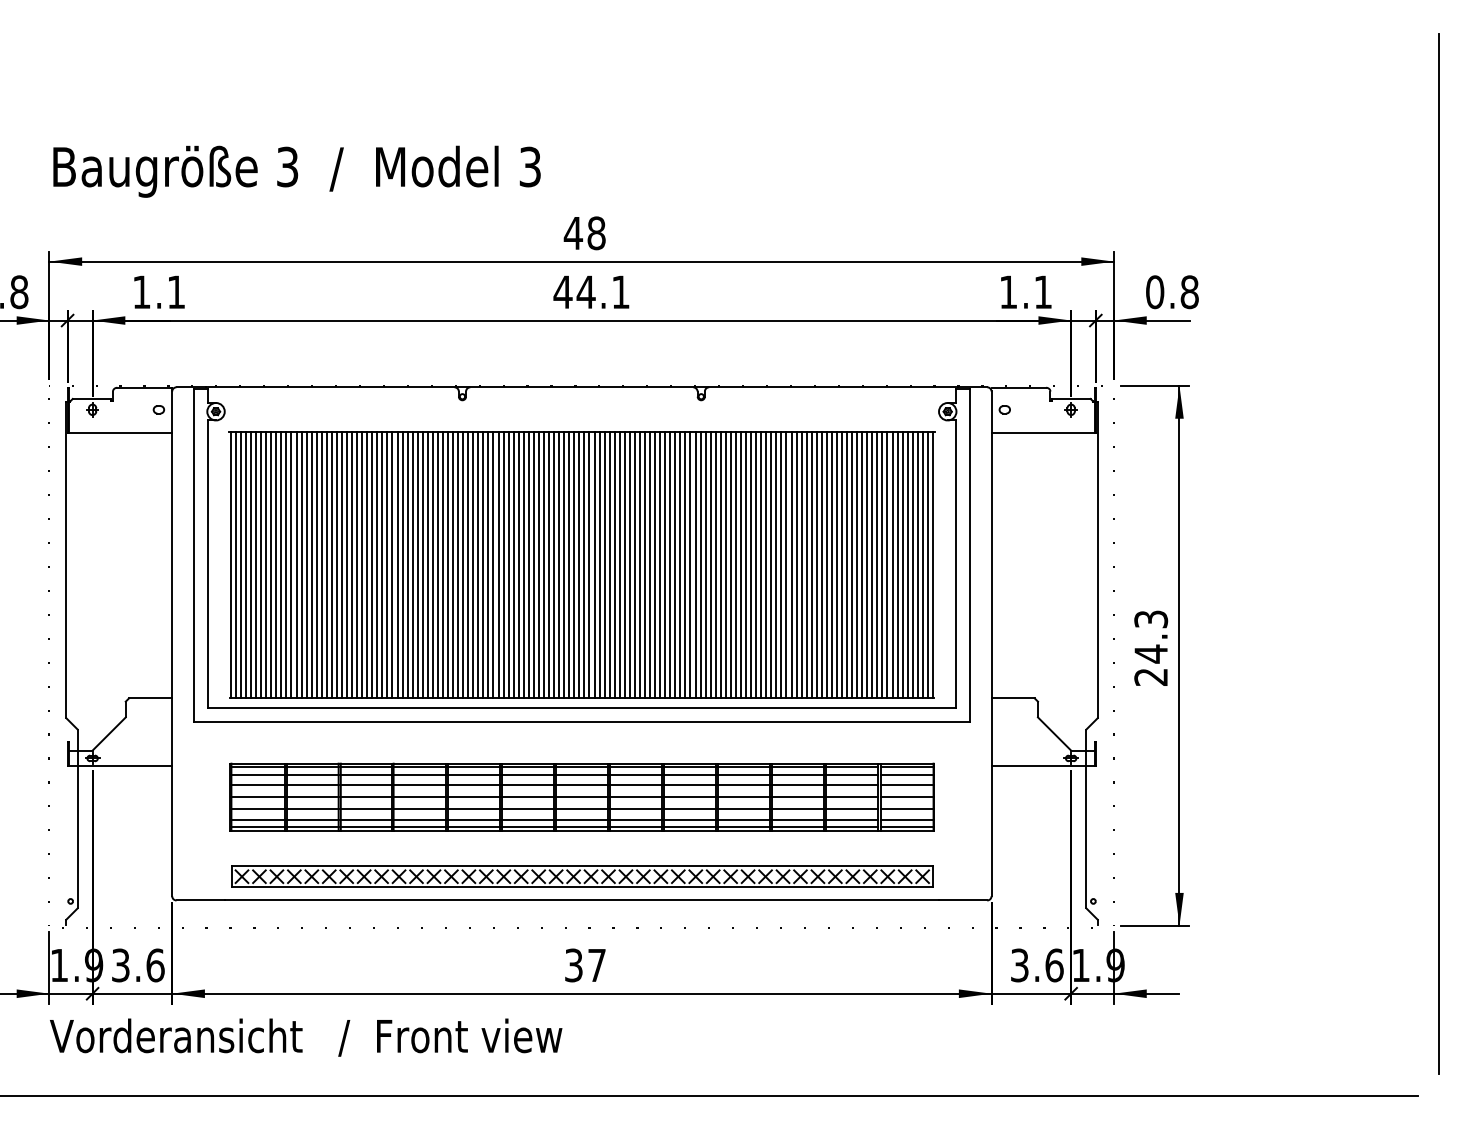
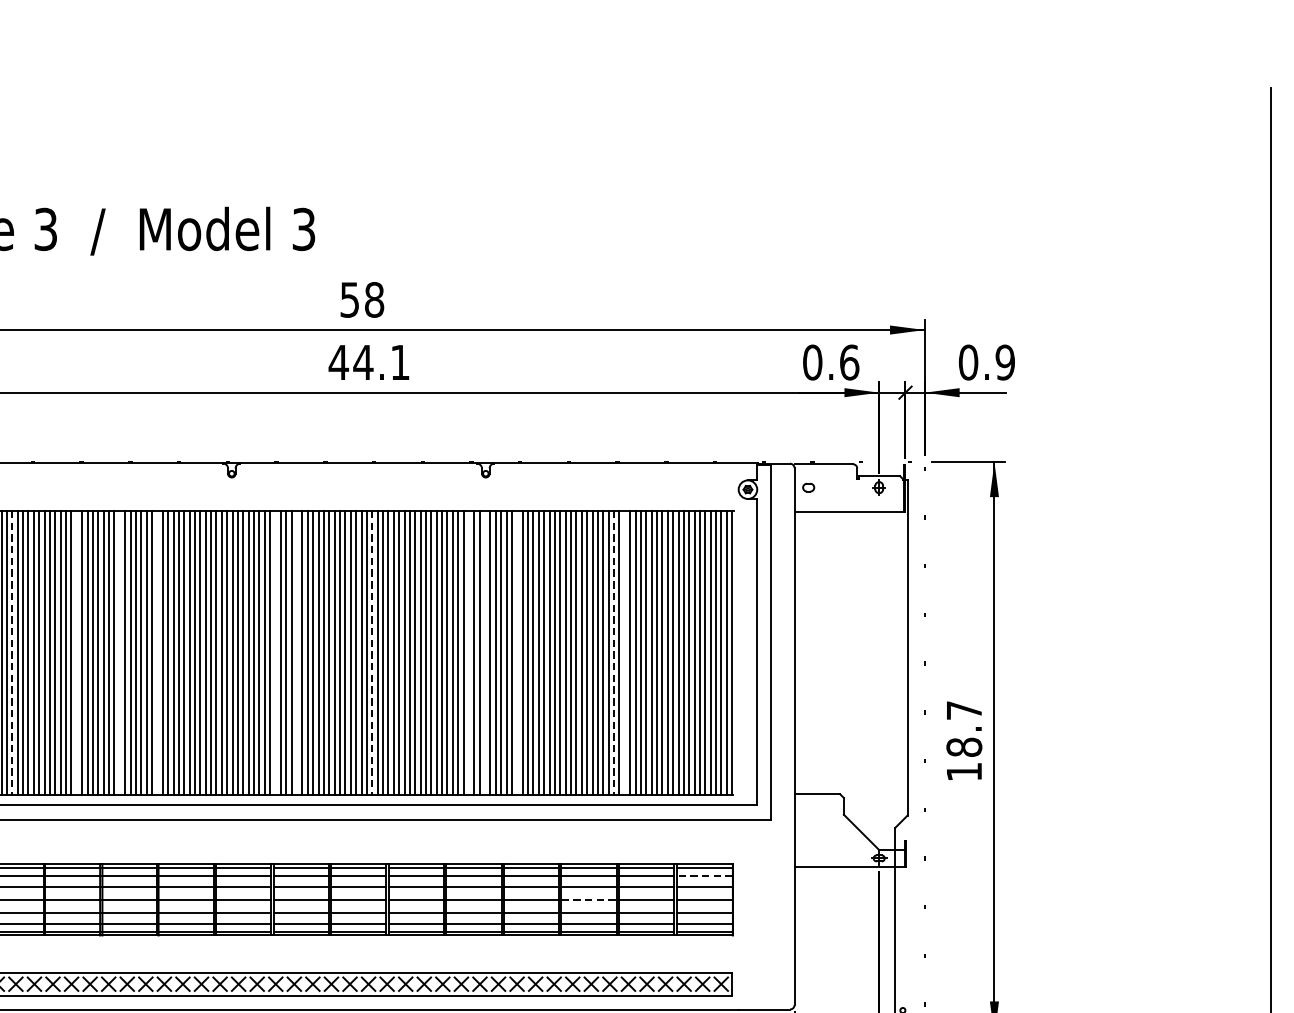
text: (573, 233) -> (349, 300), 48 -> 58
text: (1025, 292) -> (830, 362), 1.1 -> 0.6
text: (1189, 292) -> (1005, 362), 0.8 -> 0.9
line: (316, 564) -> (76, 652), removed
line: (357, 564) -> (120, 652), removed
line: (392, 564) -> (157, 652), removed
line: (503, 564) -> (275, 652), removed
line: (523, 564) -> (296, 652), removed
line: (685, 564) -> (469, 652), removed
line: (700, 564) -> (485, 652), removed
line: (730, 564) -> (516, 652), removed
line: (831, 564) -> (624, 652), removed
line: (256, 565) -> (12, 653), solid -> dashed
line: (594, 565) -> (372, 653), solid -> dashed
line: (821, 565) -> (613, 653), solid -> dashed
text: (1151, 647) -> (964, 740), 24.3 -> 18.7
line: (907, 774) -> (705, 875), solid -> dashed
line: (798, 797) -> (589, 899), solid -> dashed

